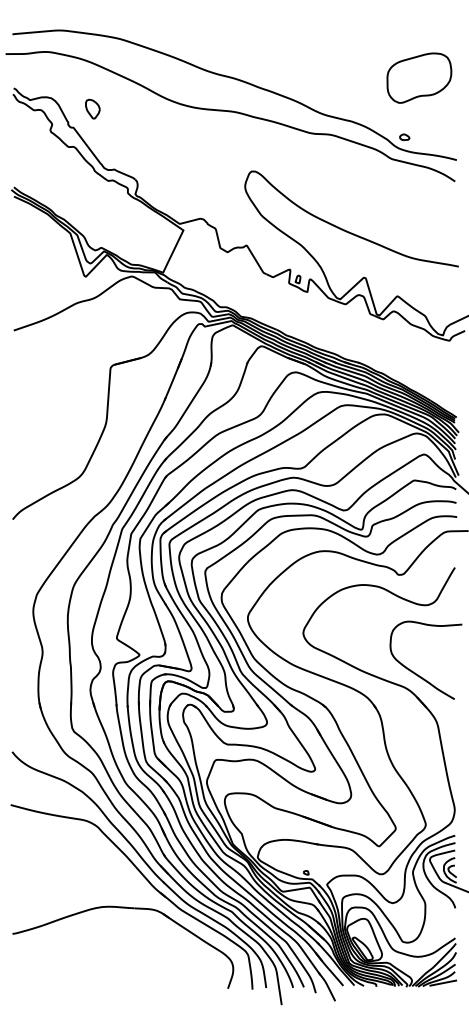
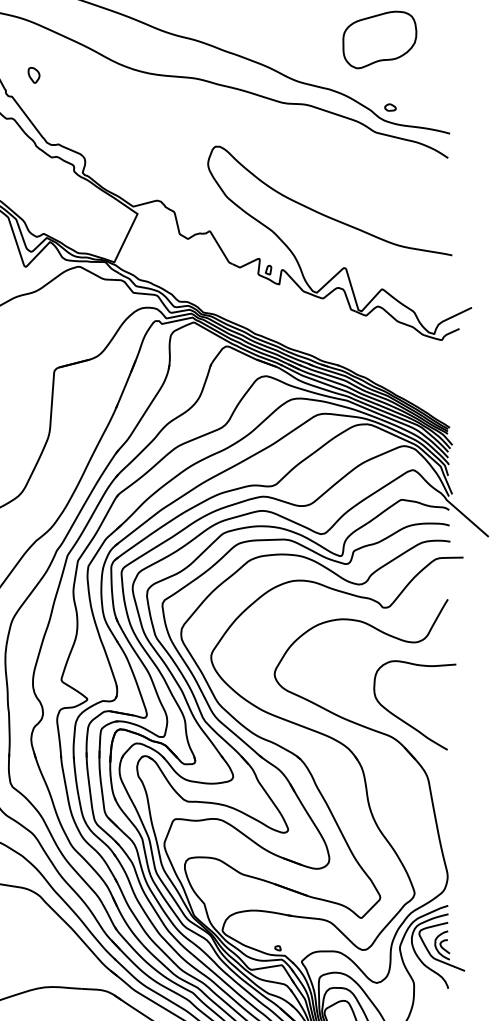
part: (419, 77) -> (379, 39), moved
part: (92, 108) -> (33, 74), size x0.7

